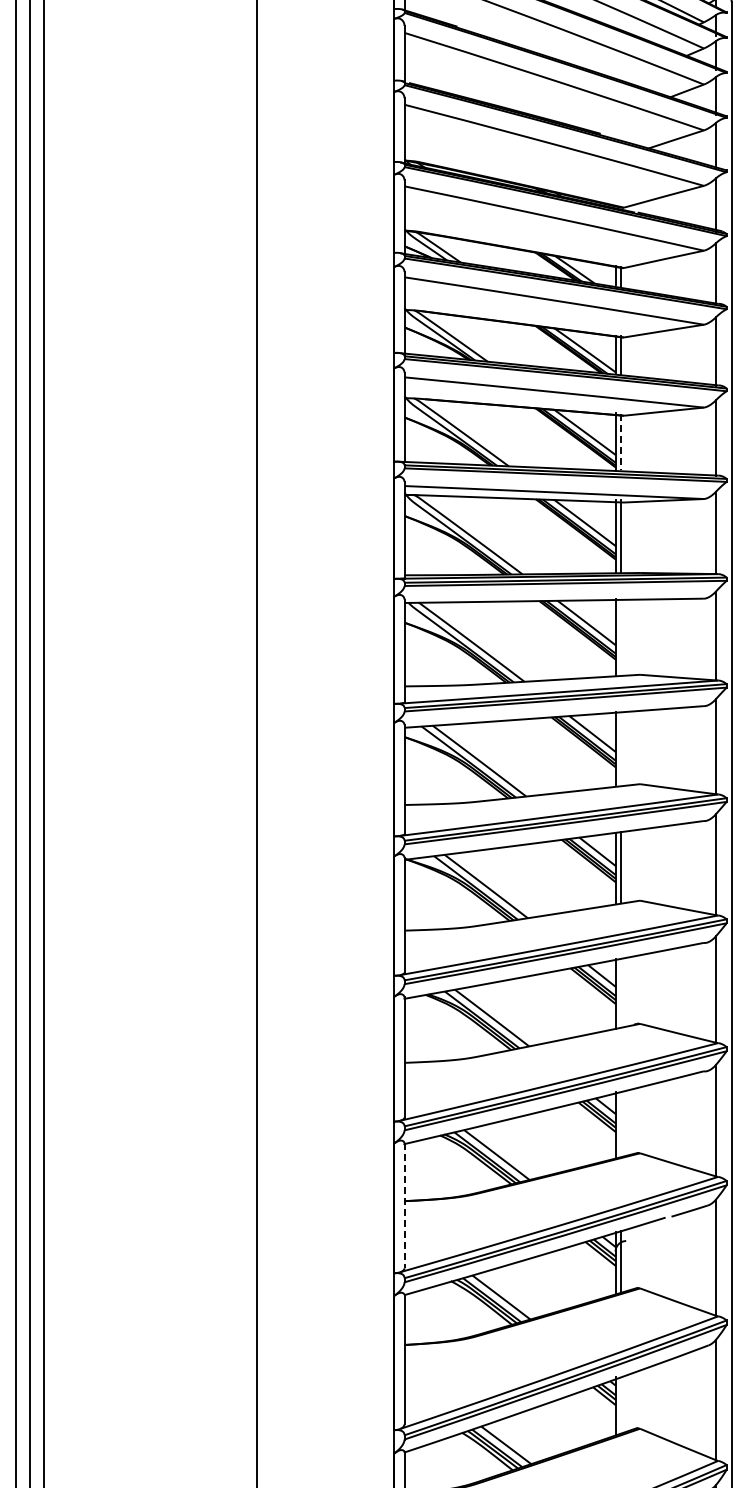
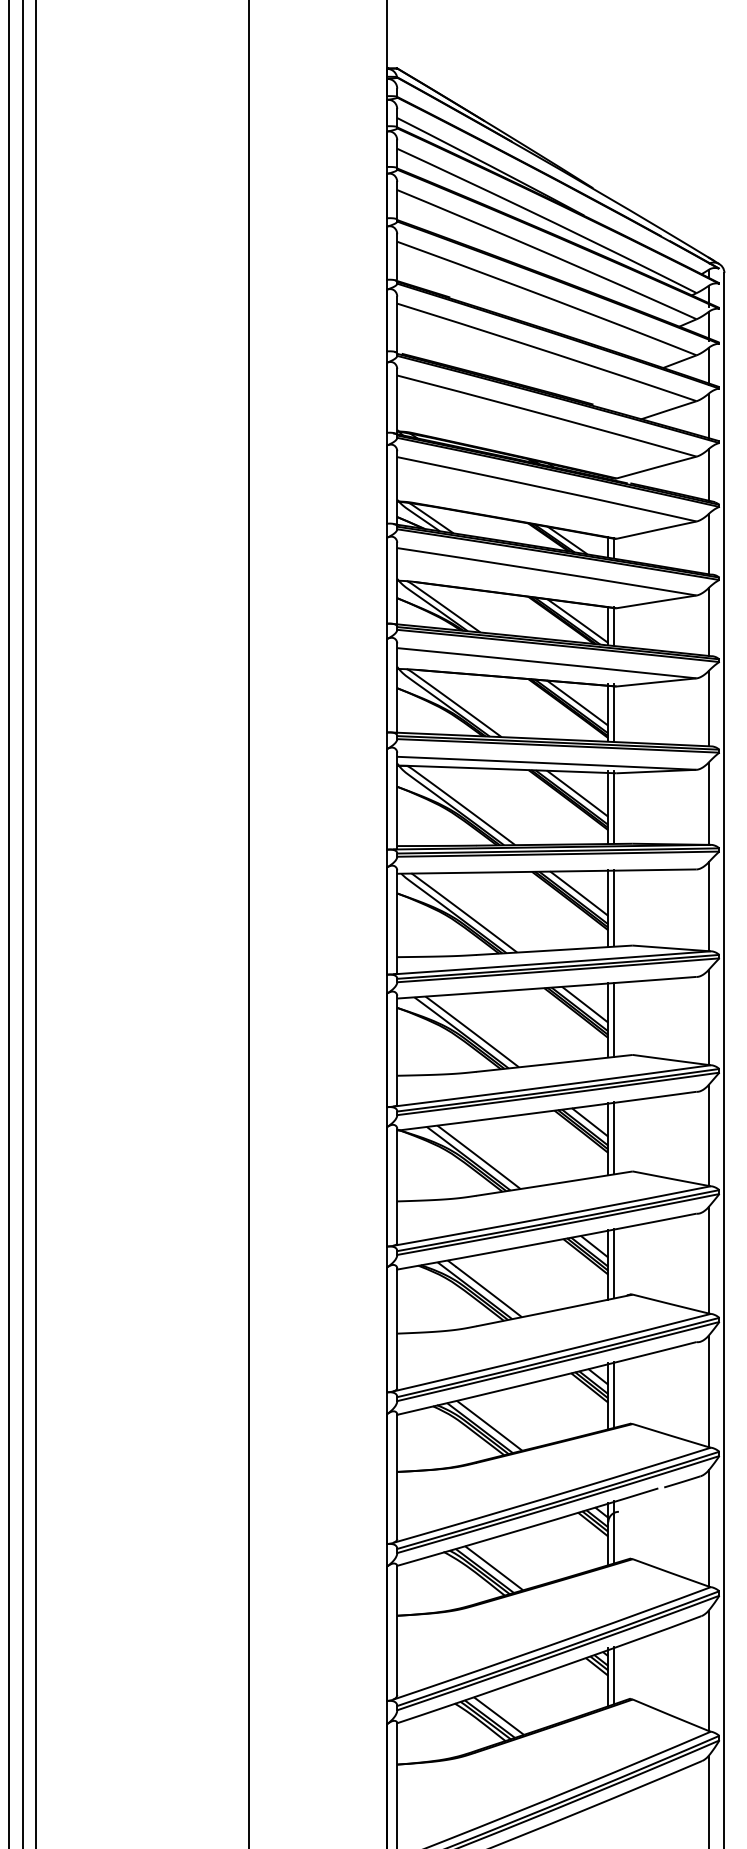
line: (620, 442) -> (613, 713), dashed -> solid
line: (620, 637) -> (613, 908), added
line: (620, 748) -> (613, 1019), added
line: (620, 992) -> (613, 1263), added
line: (620, 1123) -> (613, 1394), added
line: (404, 1206) -> (397, 1477), dashed -> solid
line: (620, 1404) -> (613, 1675), added

